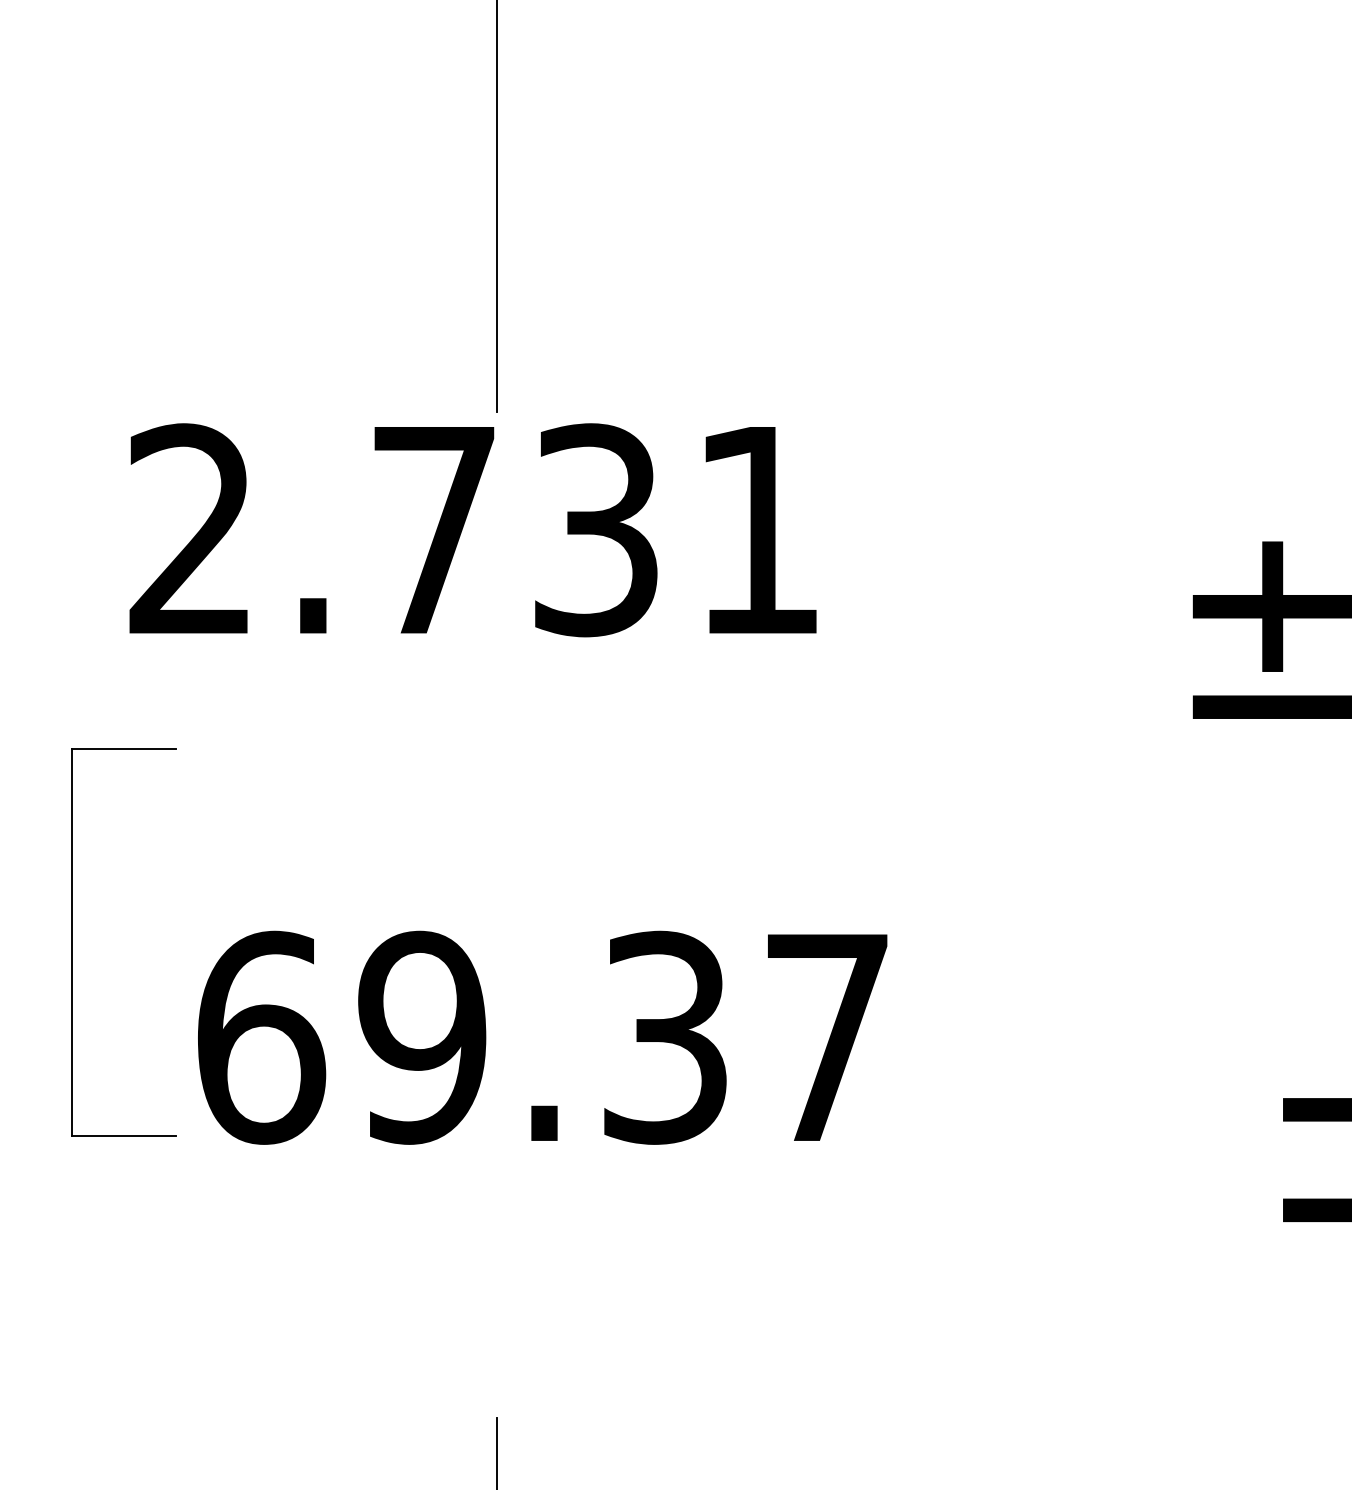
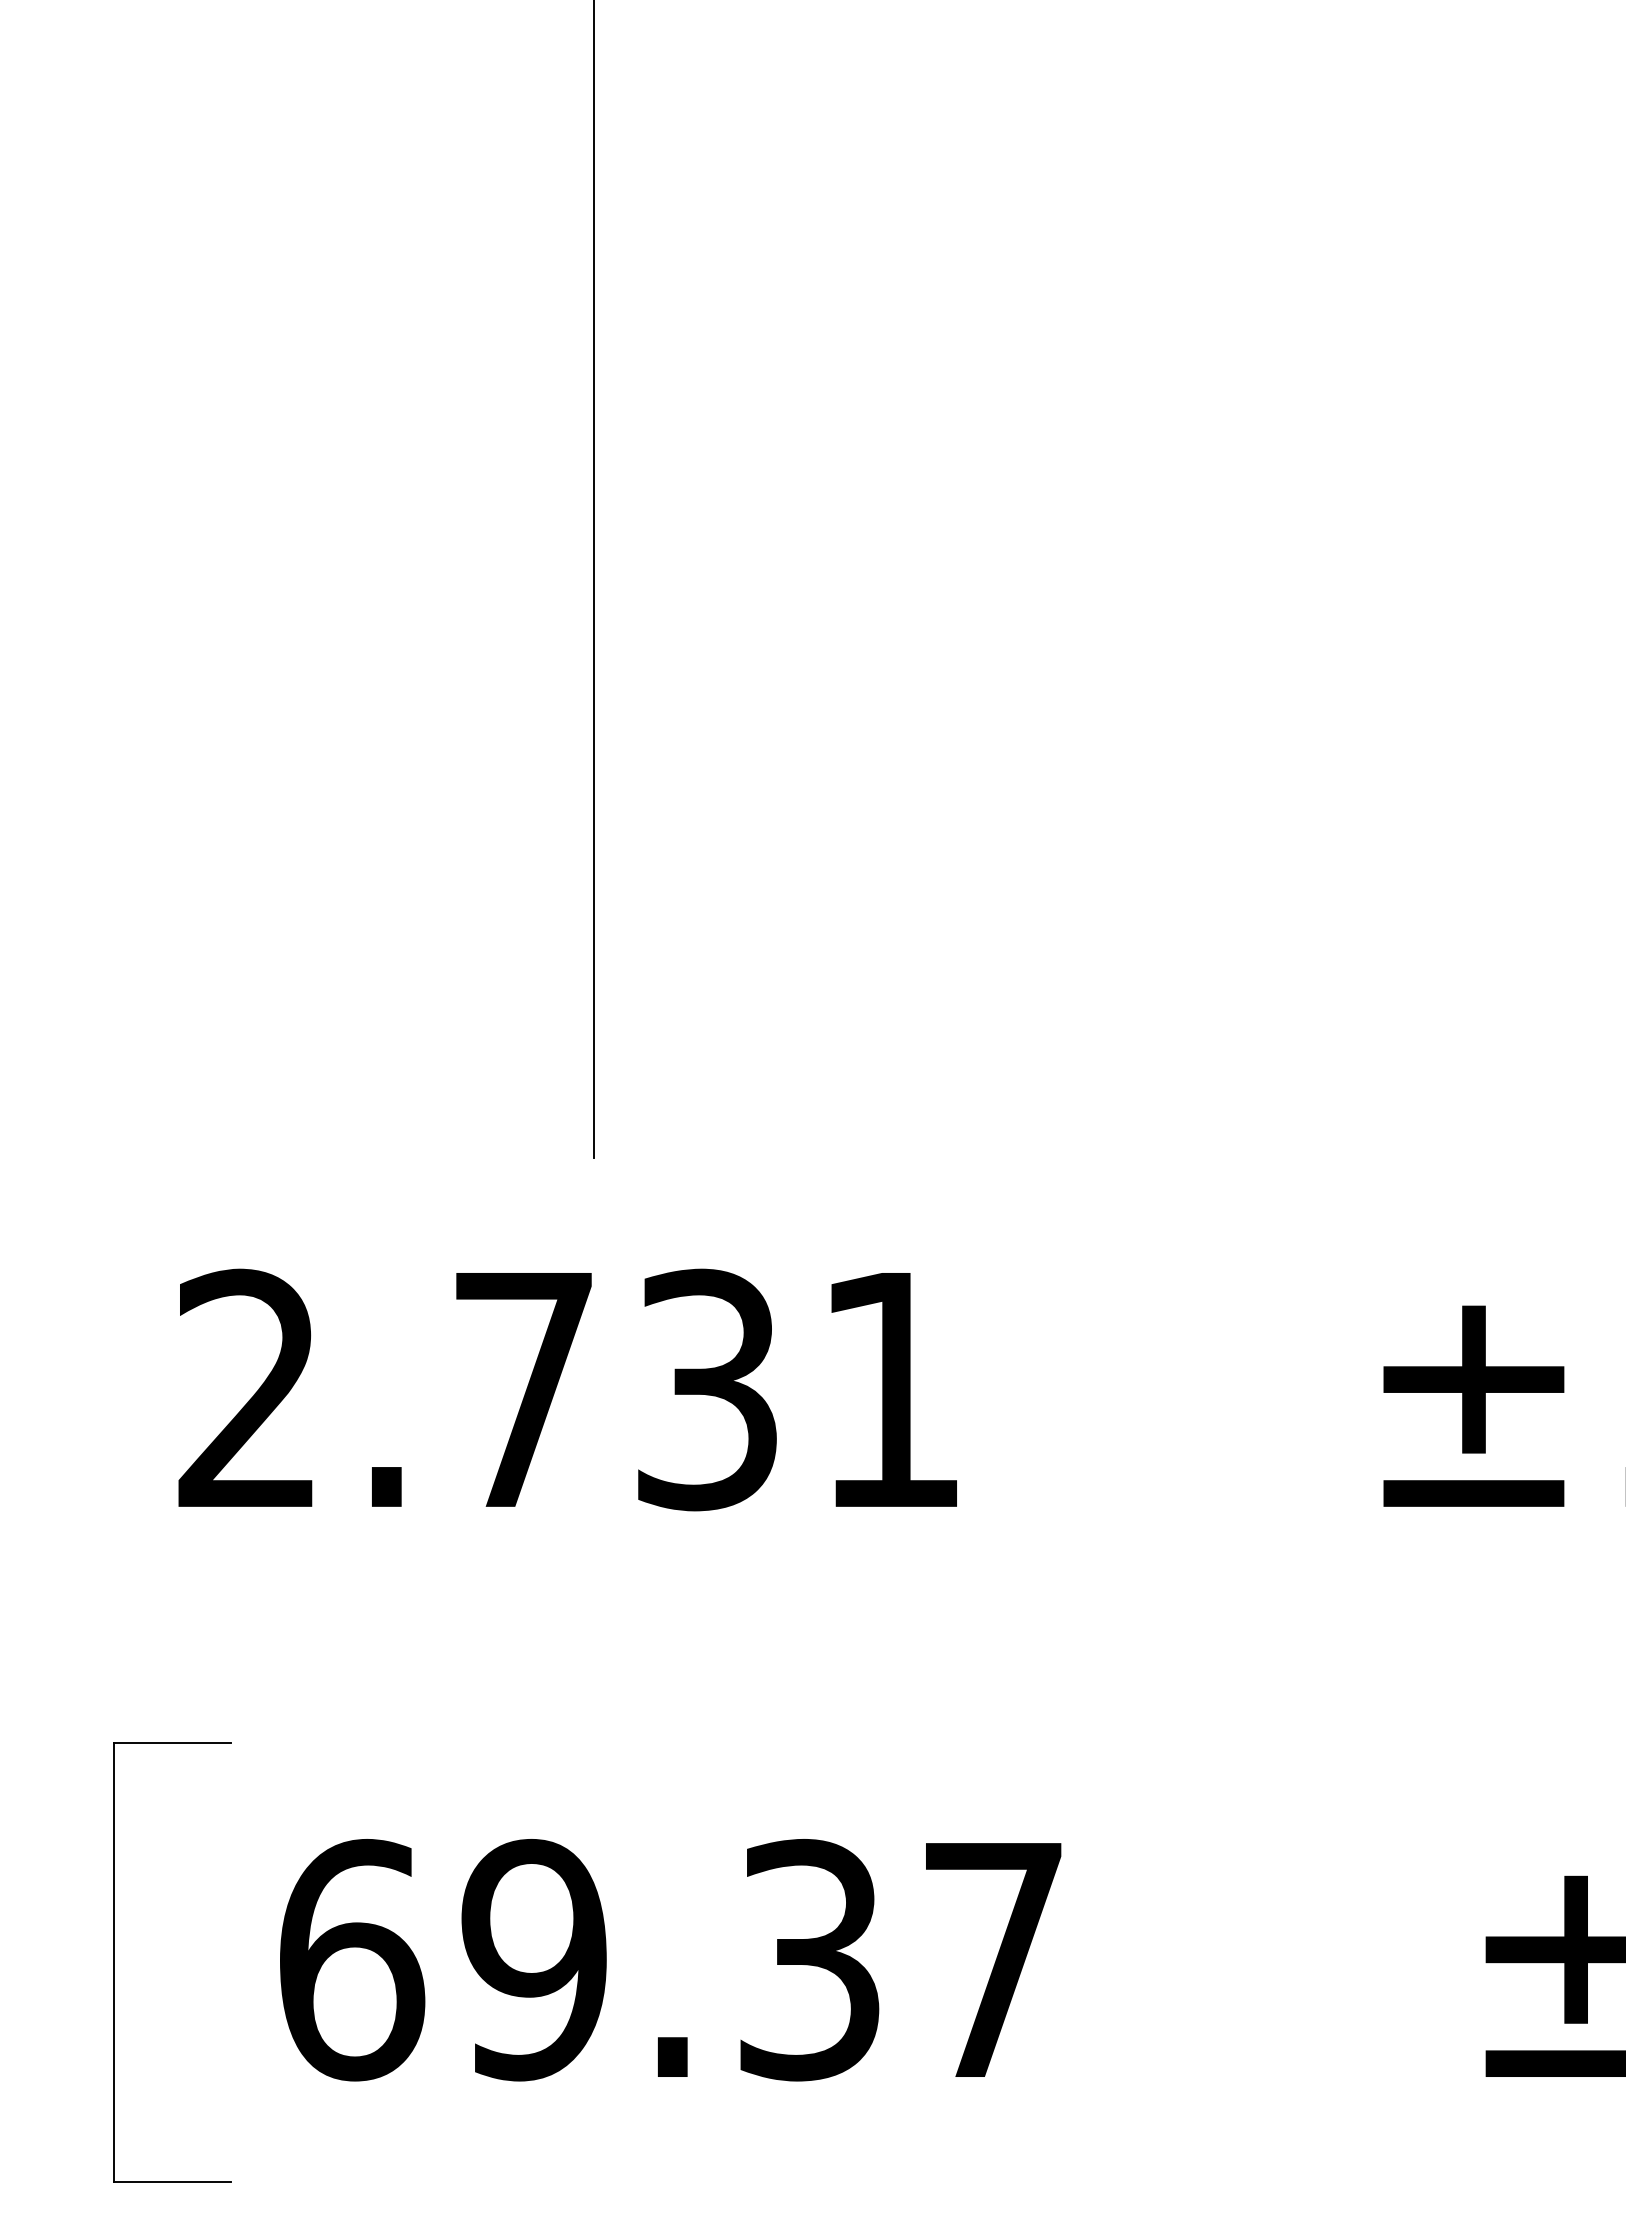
text: (472, 529) -> (567, 1389), moved
part: (73, 942) -> (114, 1962), moved
text: (542, 1038) -> (670, 1960), moved

